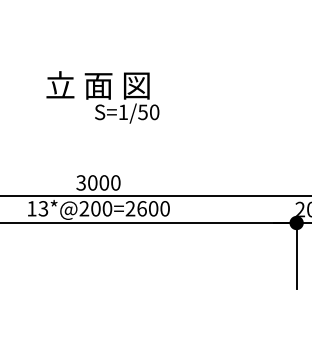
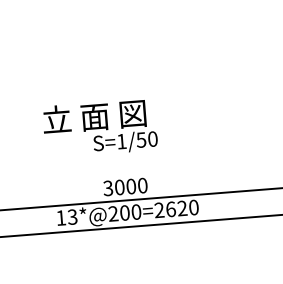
text: (102, 97) -> (99, 128), moved
text: (153, 208) -> (182, 208), 13*@200=2600 -> 13*@200=2620

